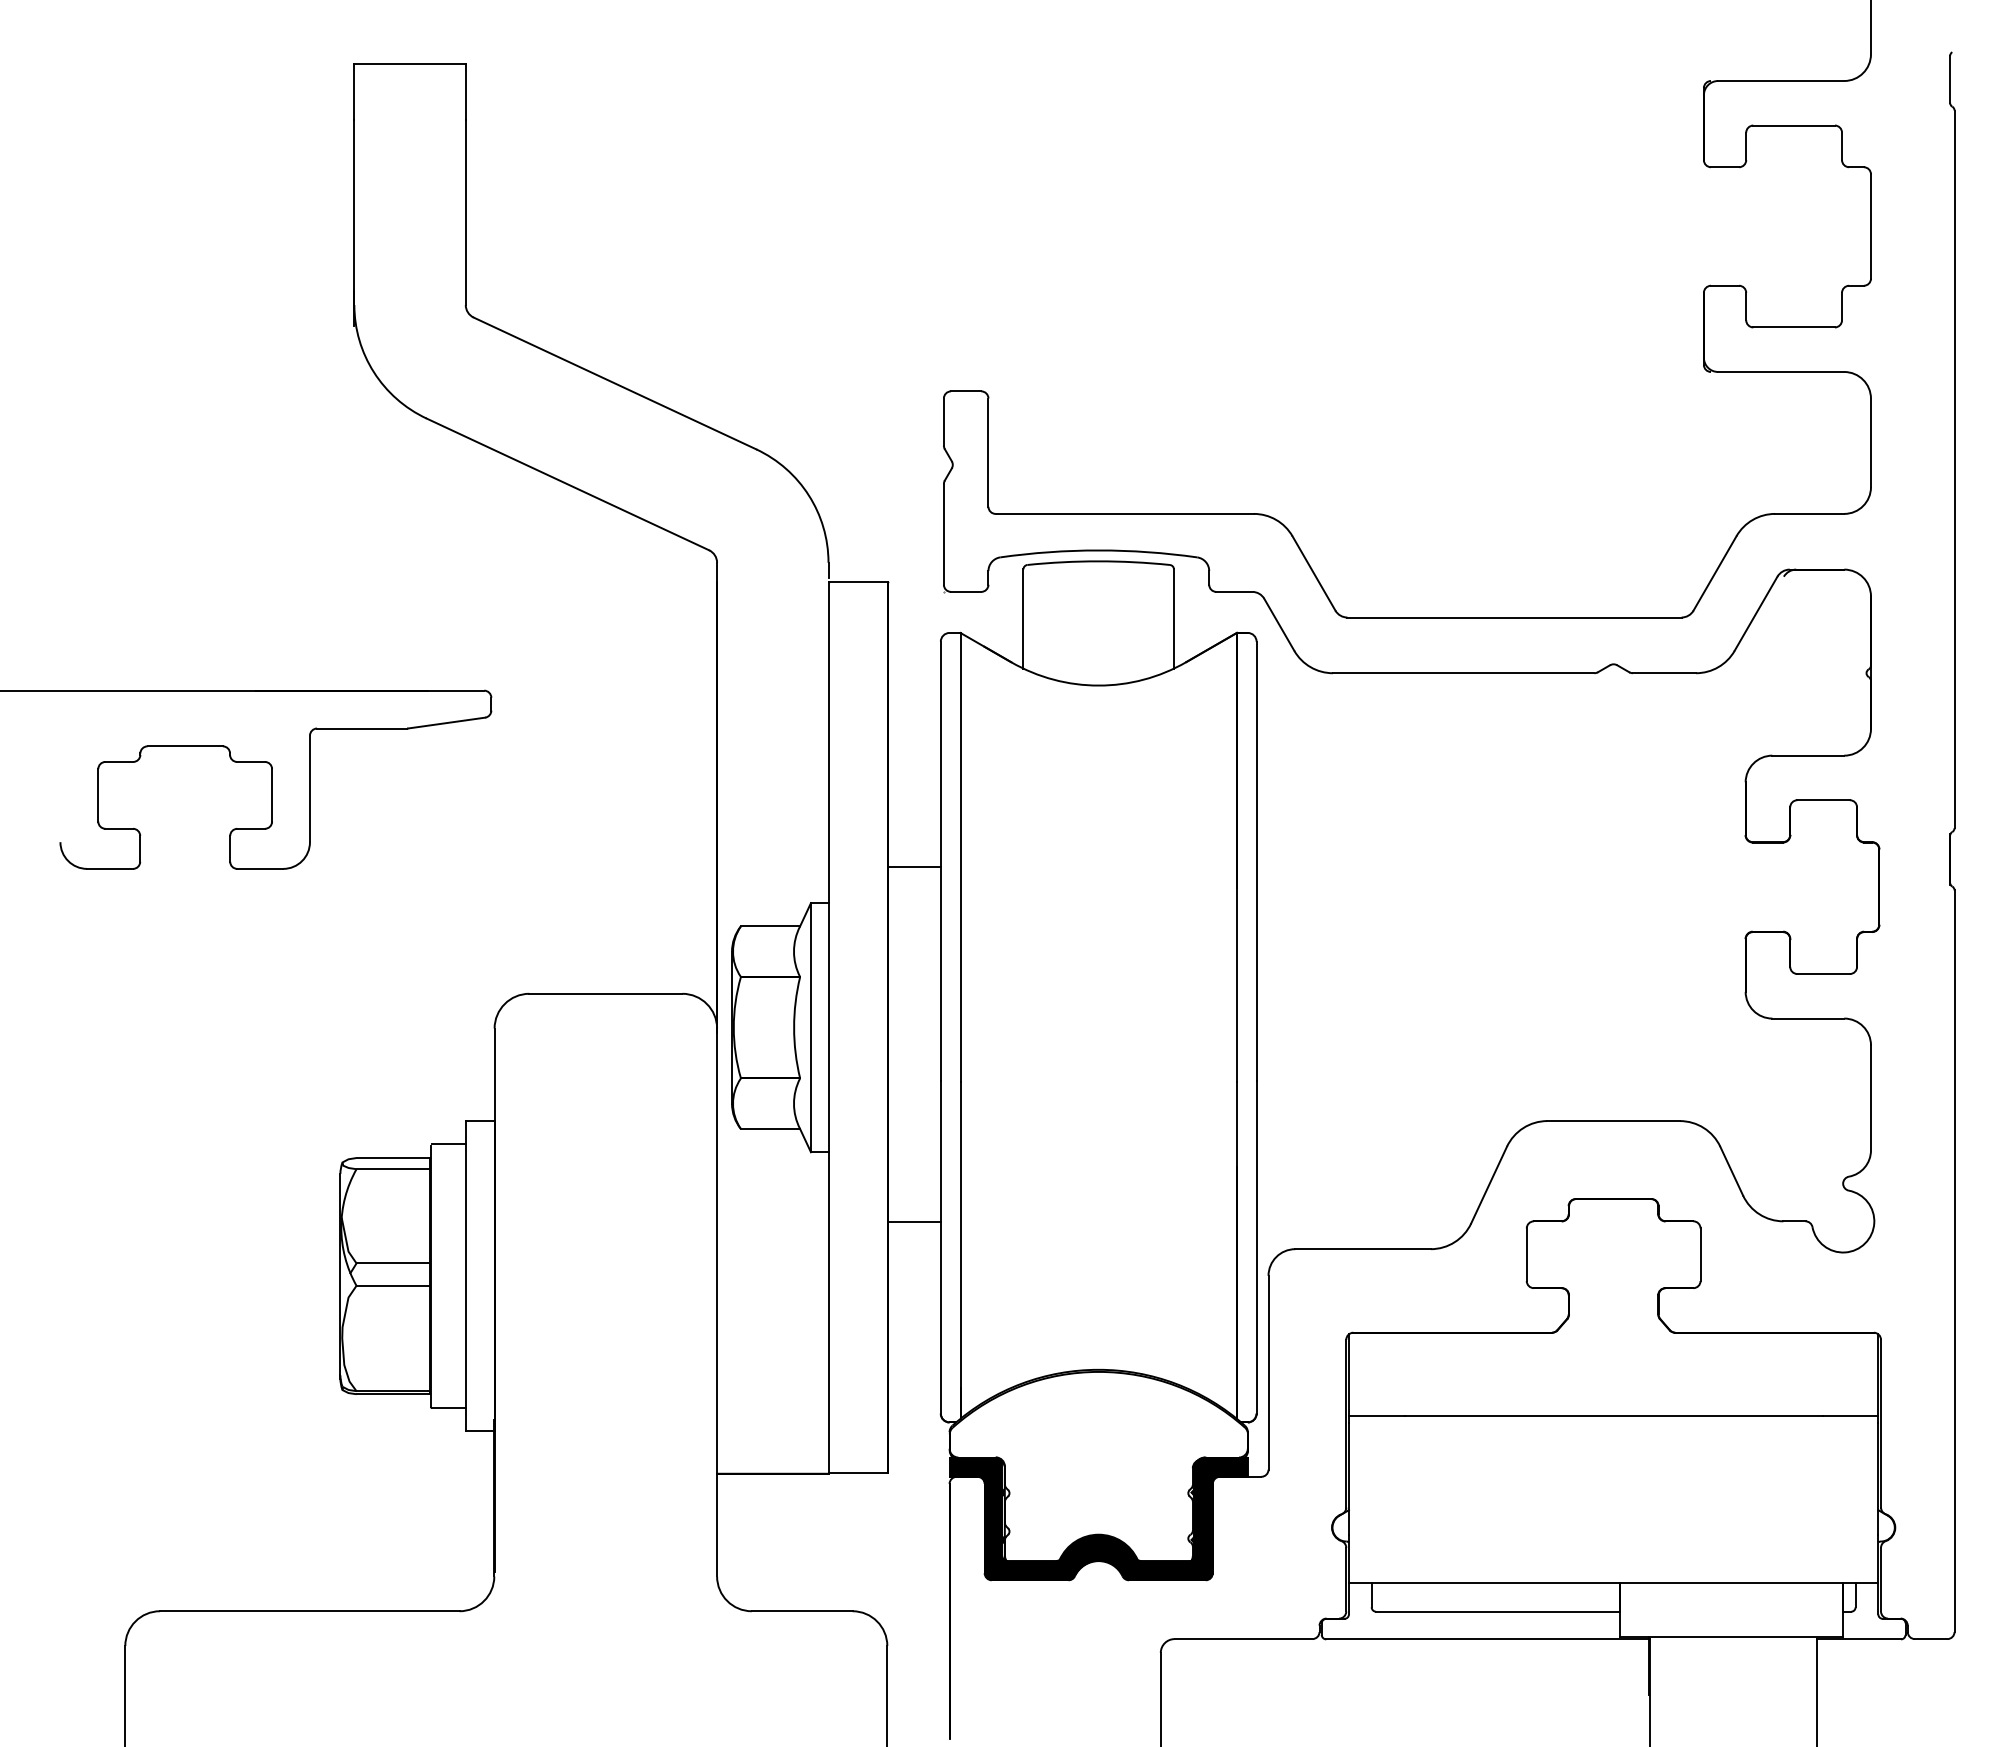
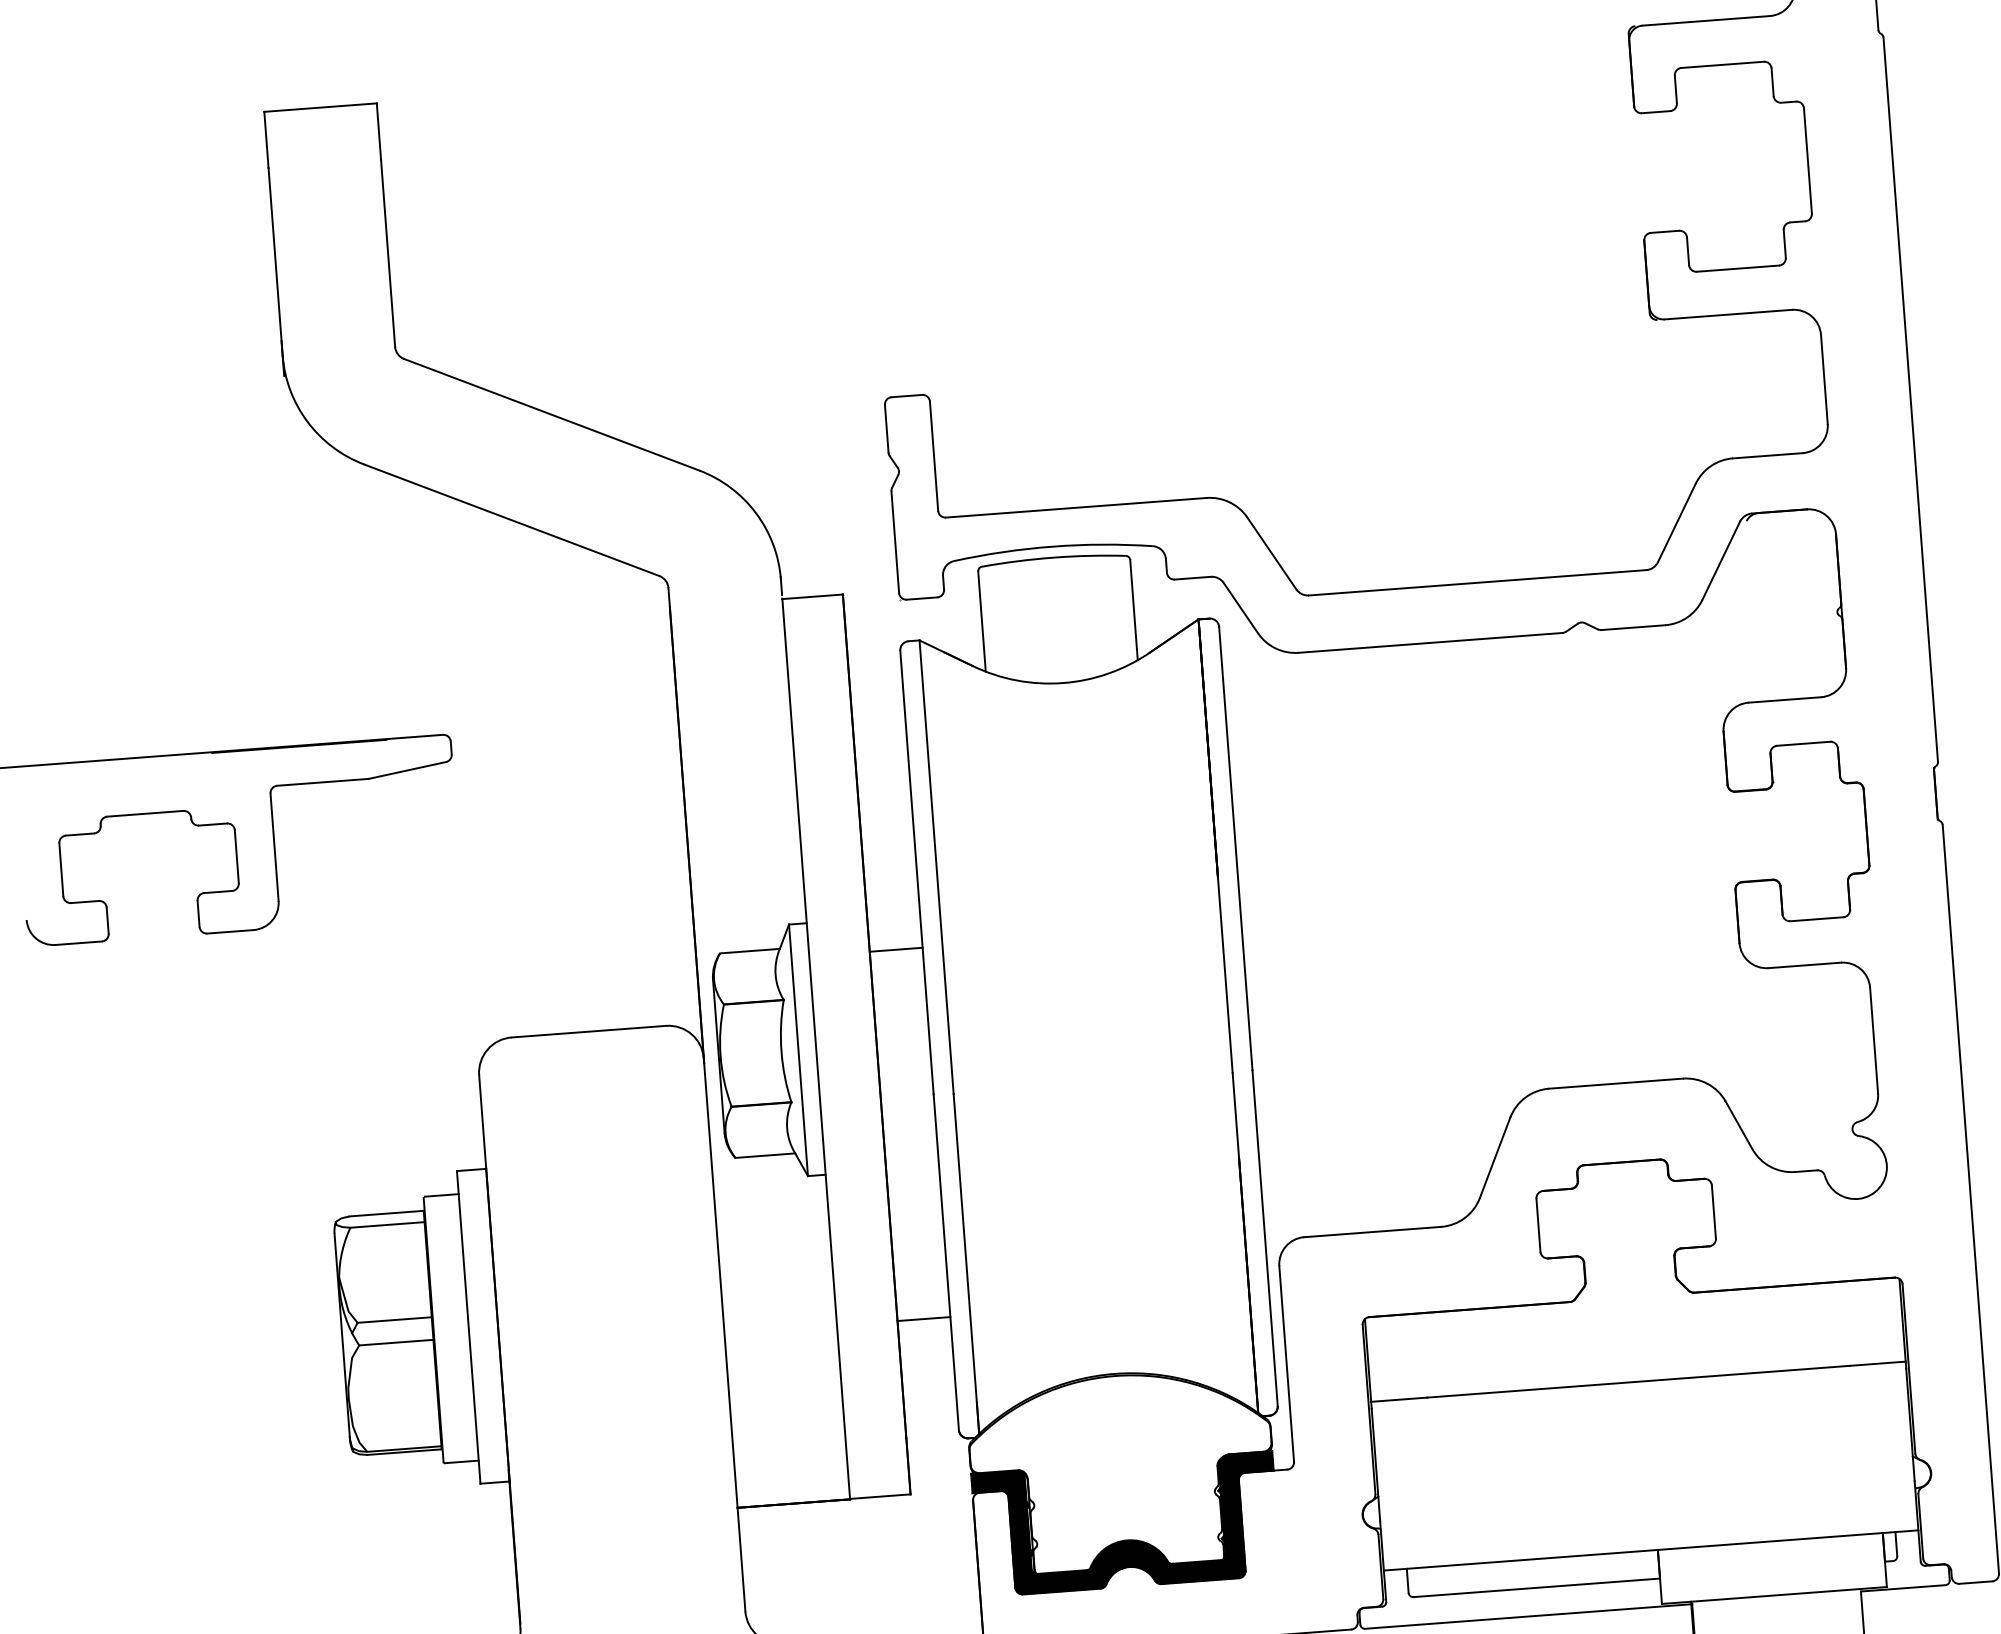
line: (914, 866) -> (896, 949), moved
line: (914, 1221) -> (923, 1318), moved

